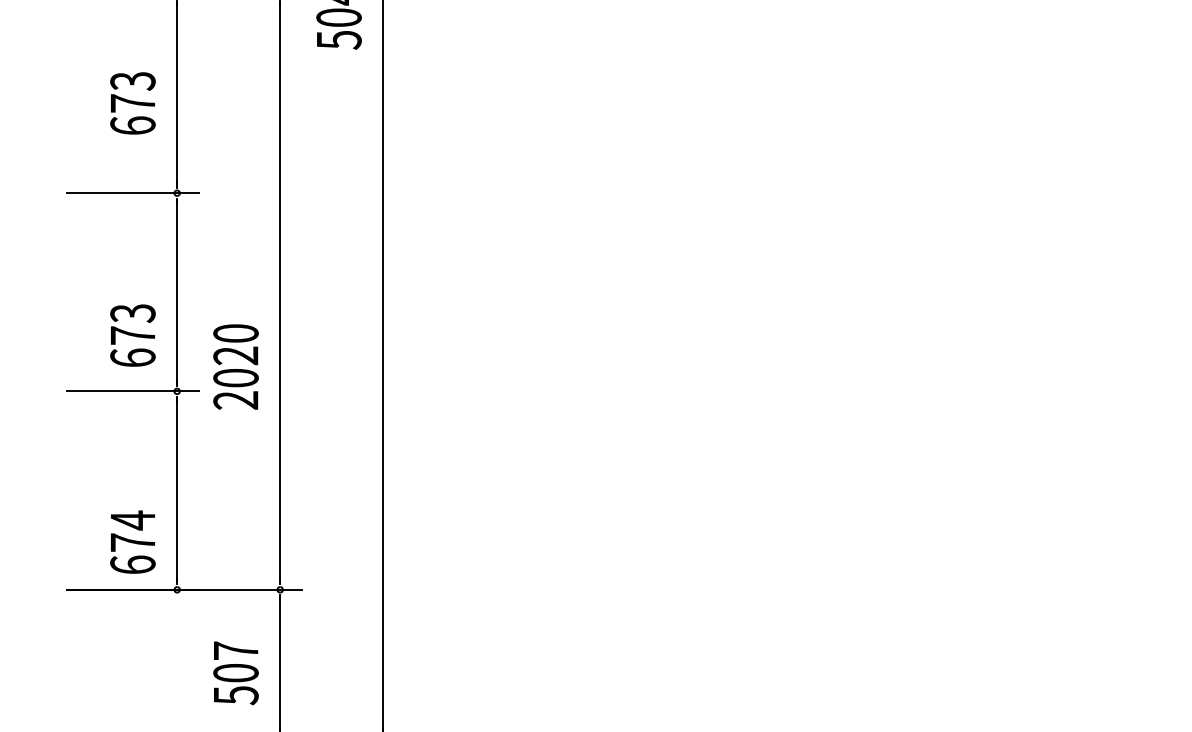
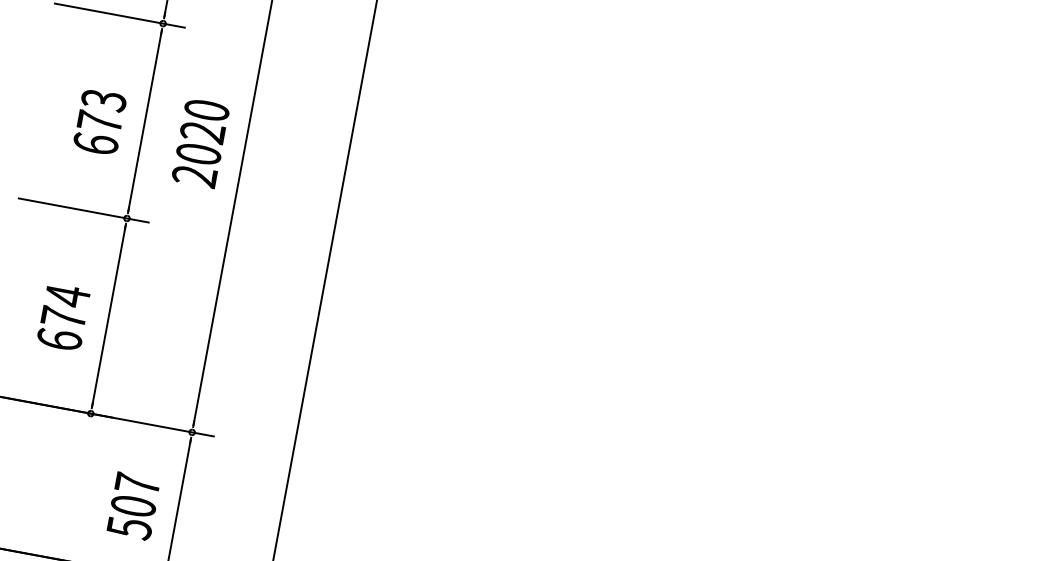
text: (132, 335) -> (99, 121), moved
text: (235, 366) -> (200, 142), moved
text: (132, 541) -> (63, 316), moved

